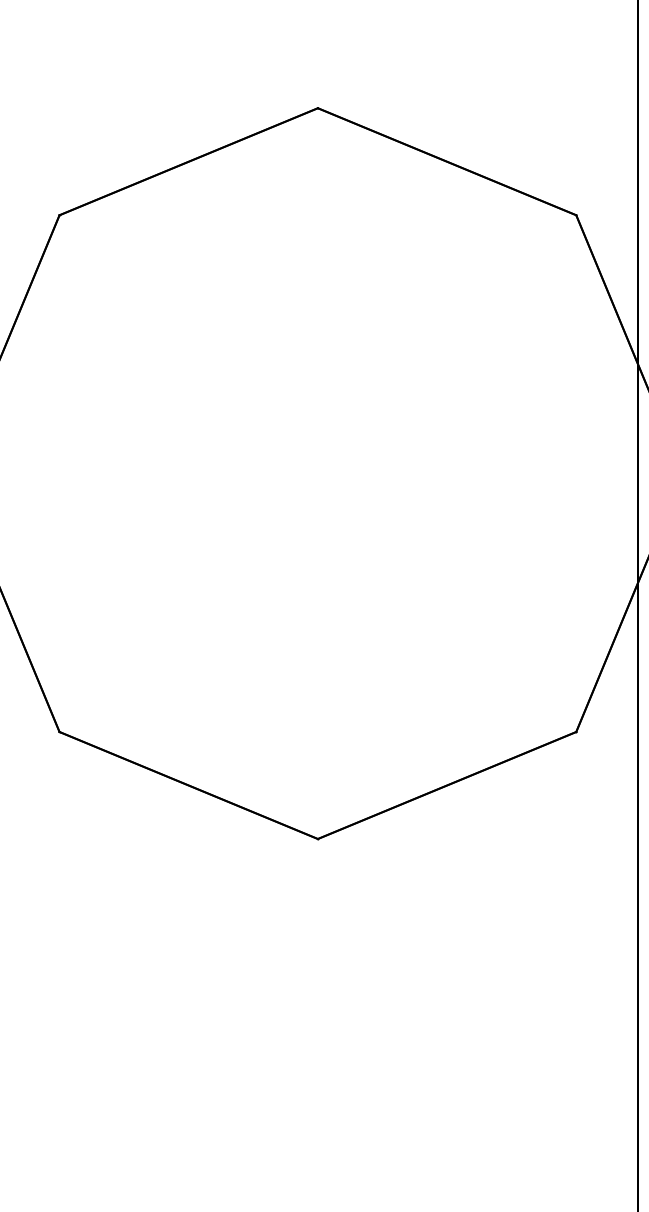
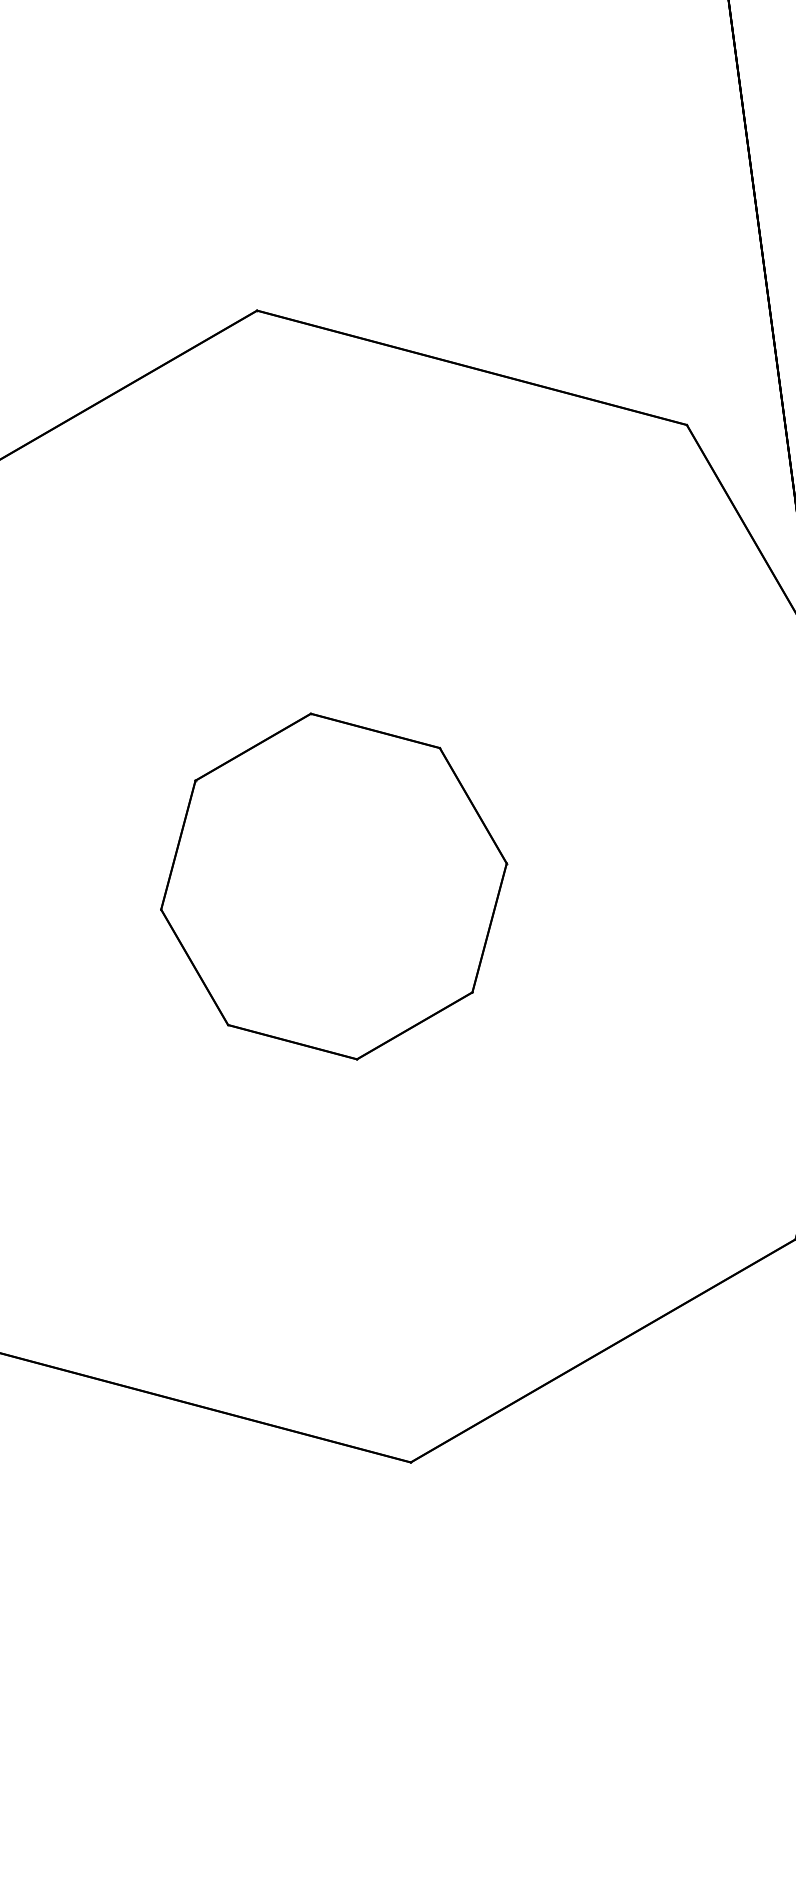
part: (318, 473) -> (334, 886), added

